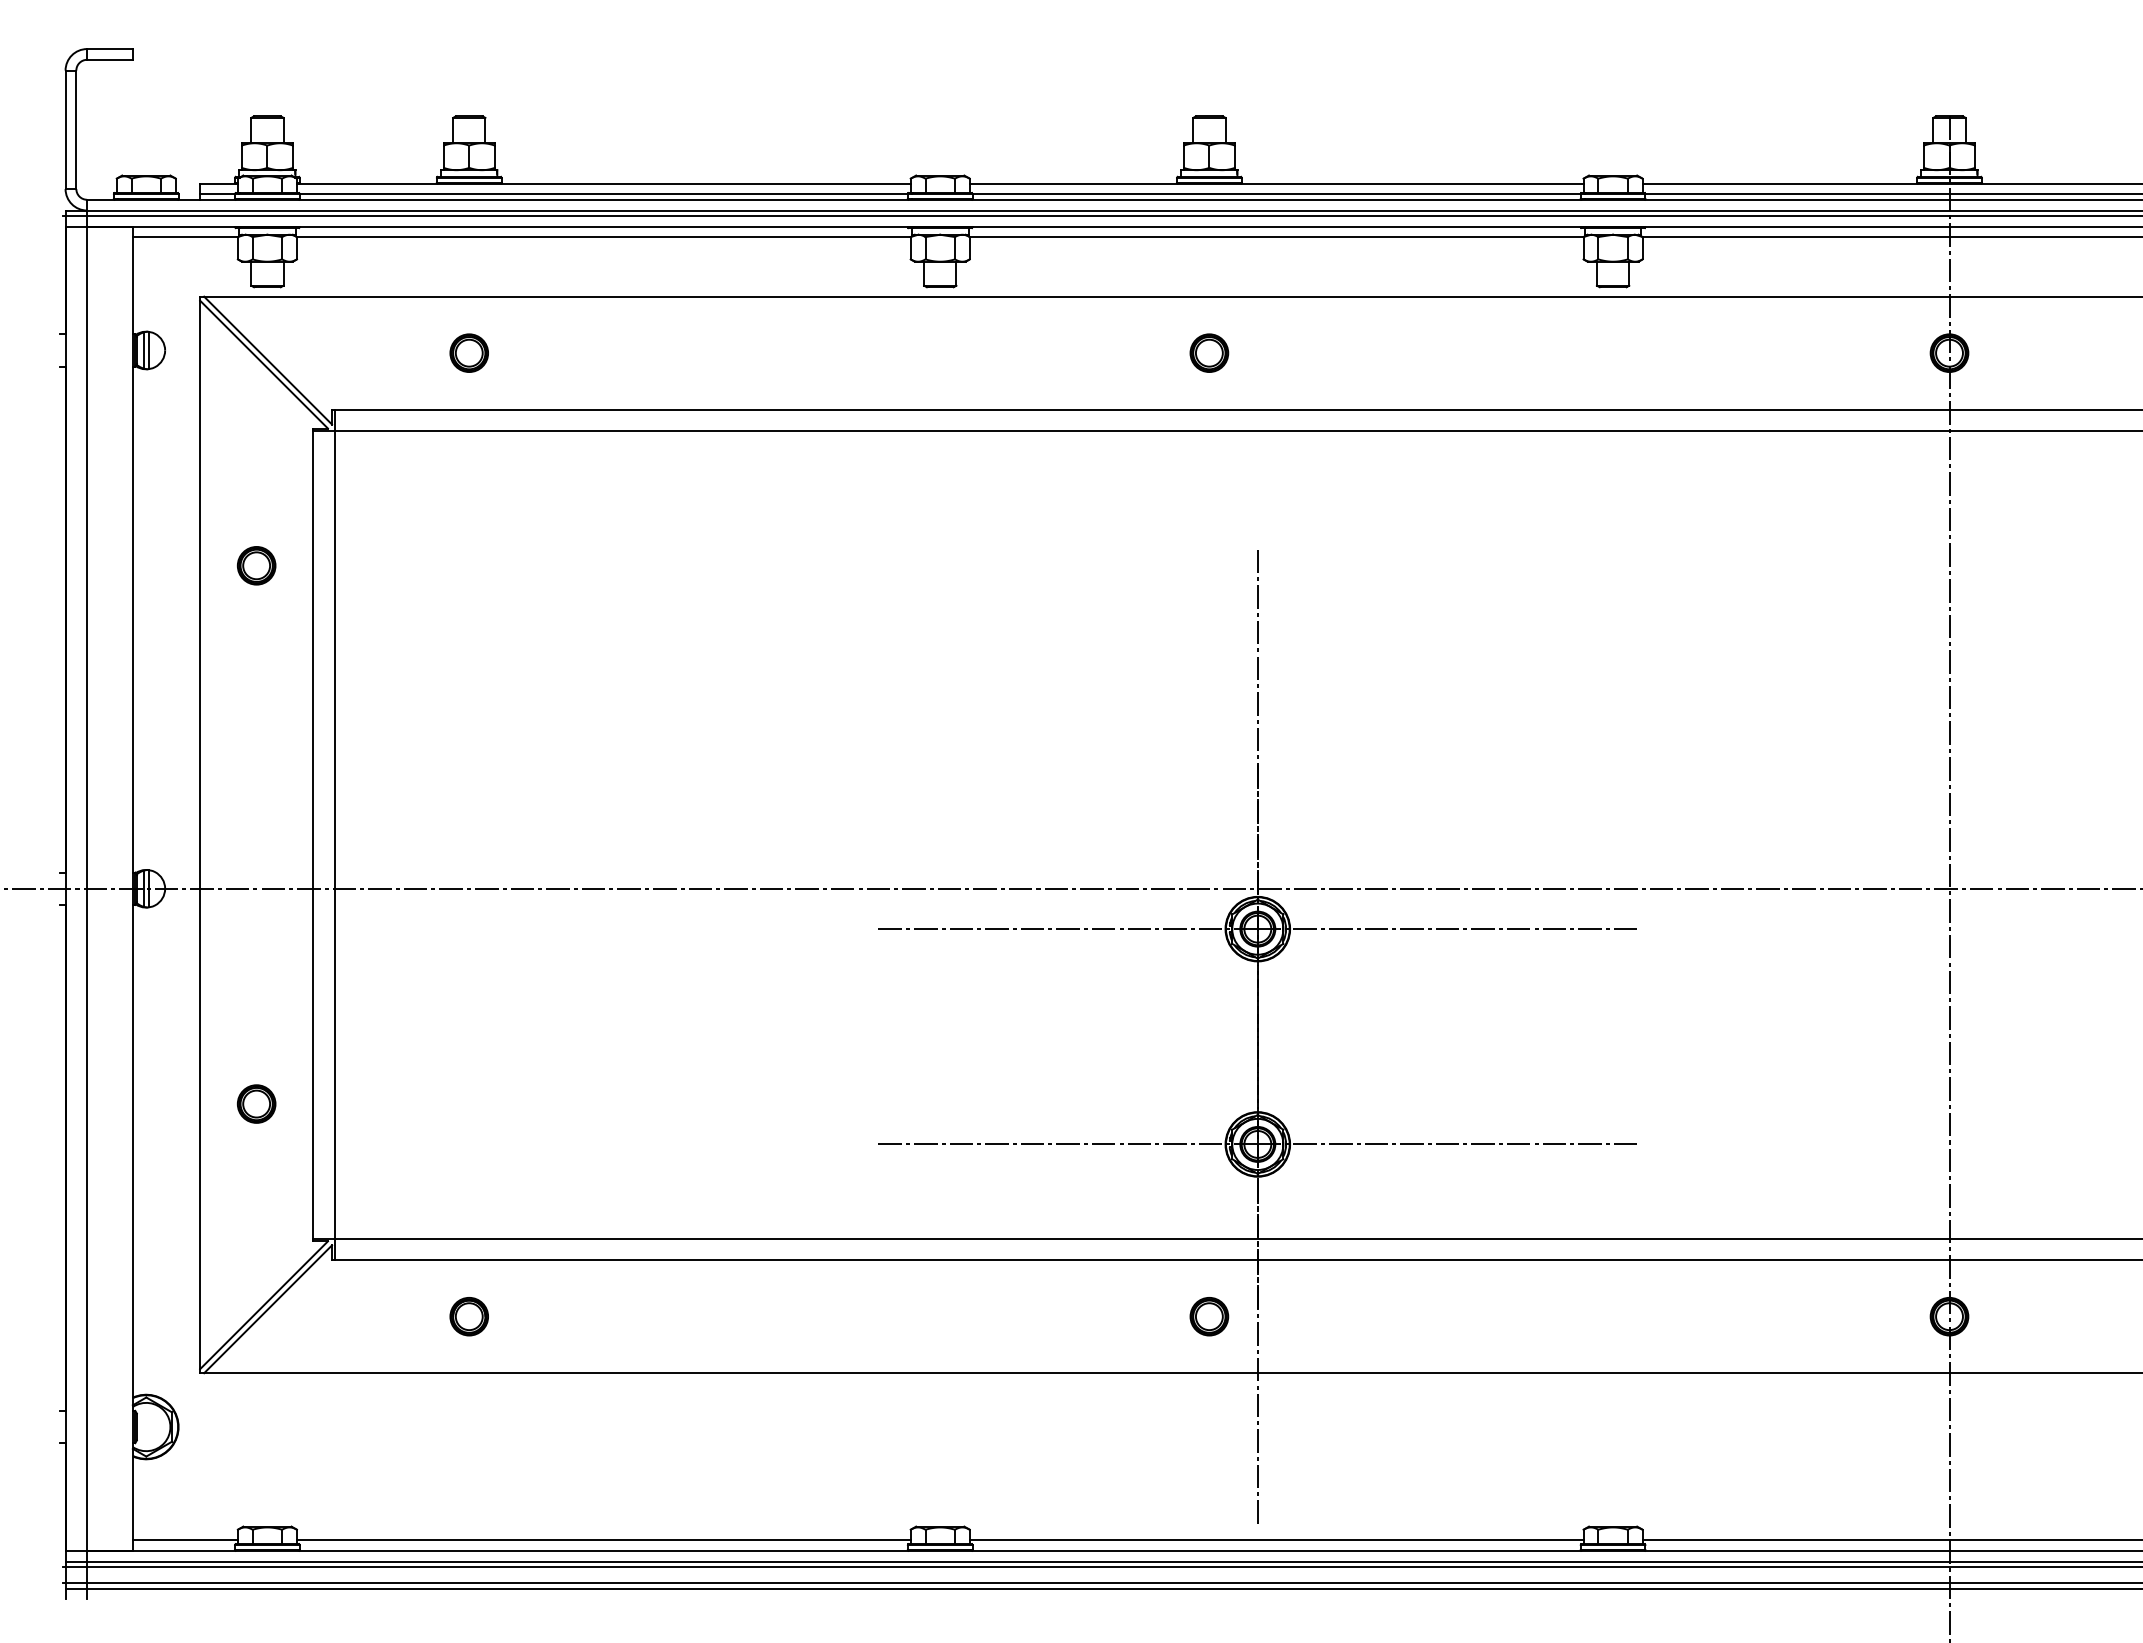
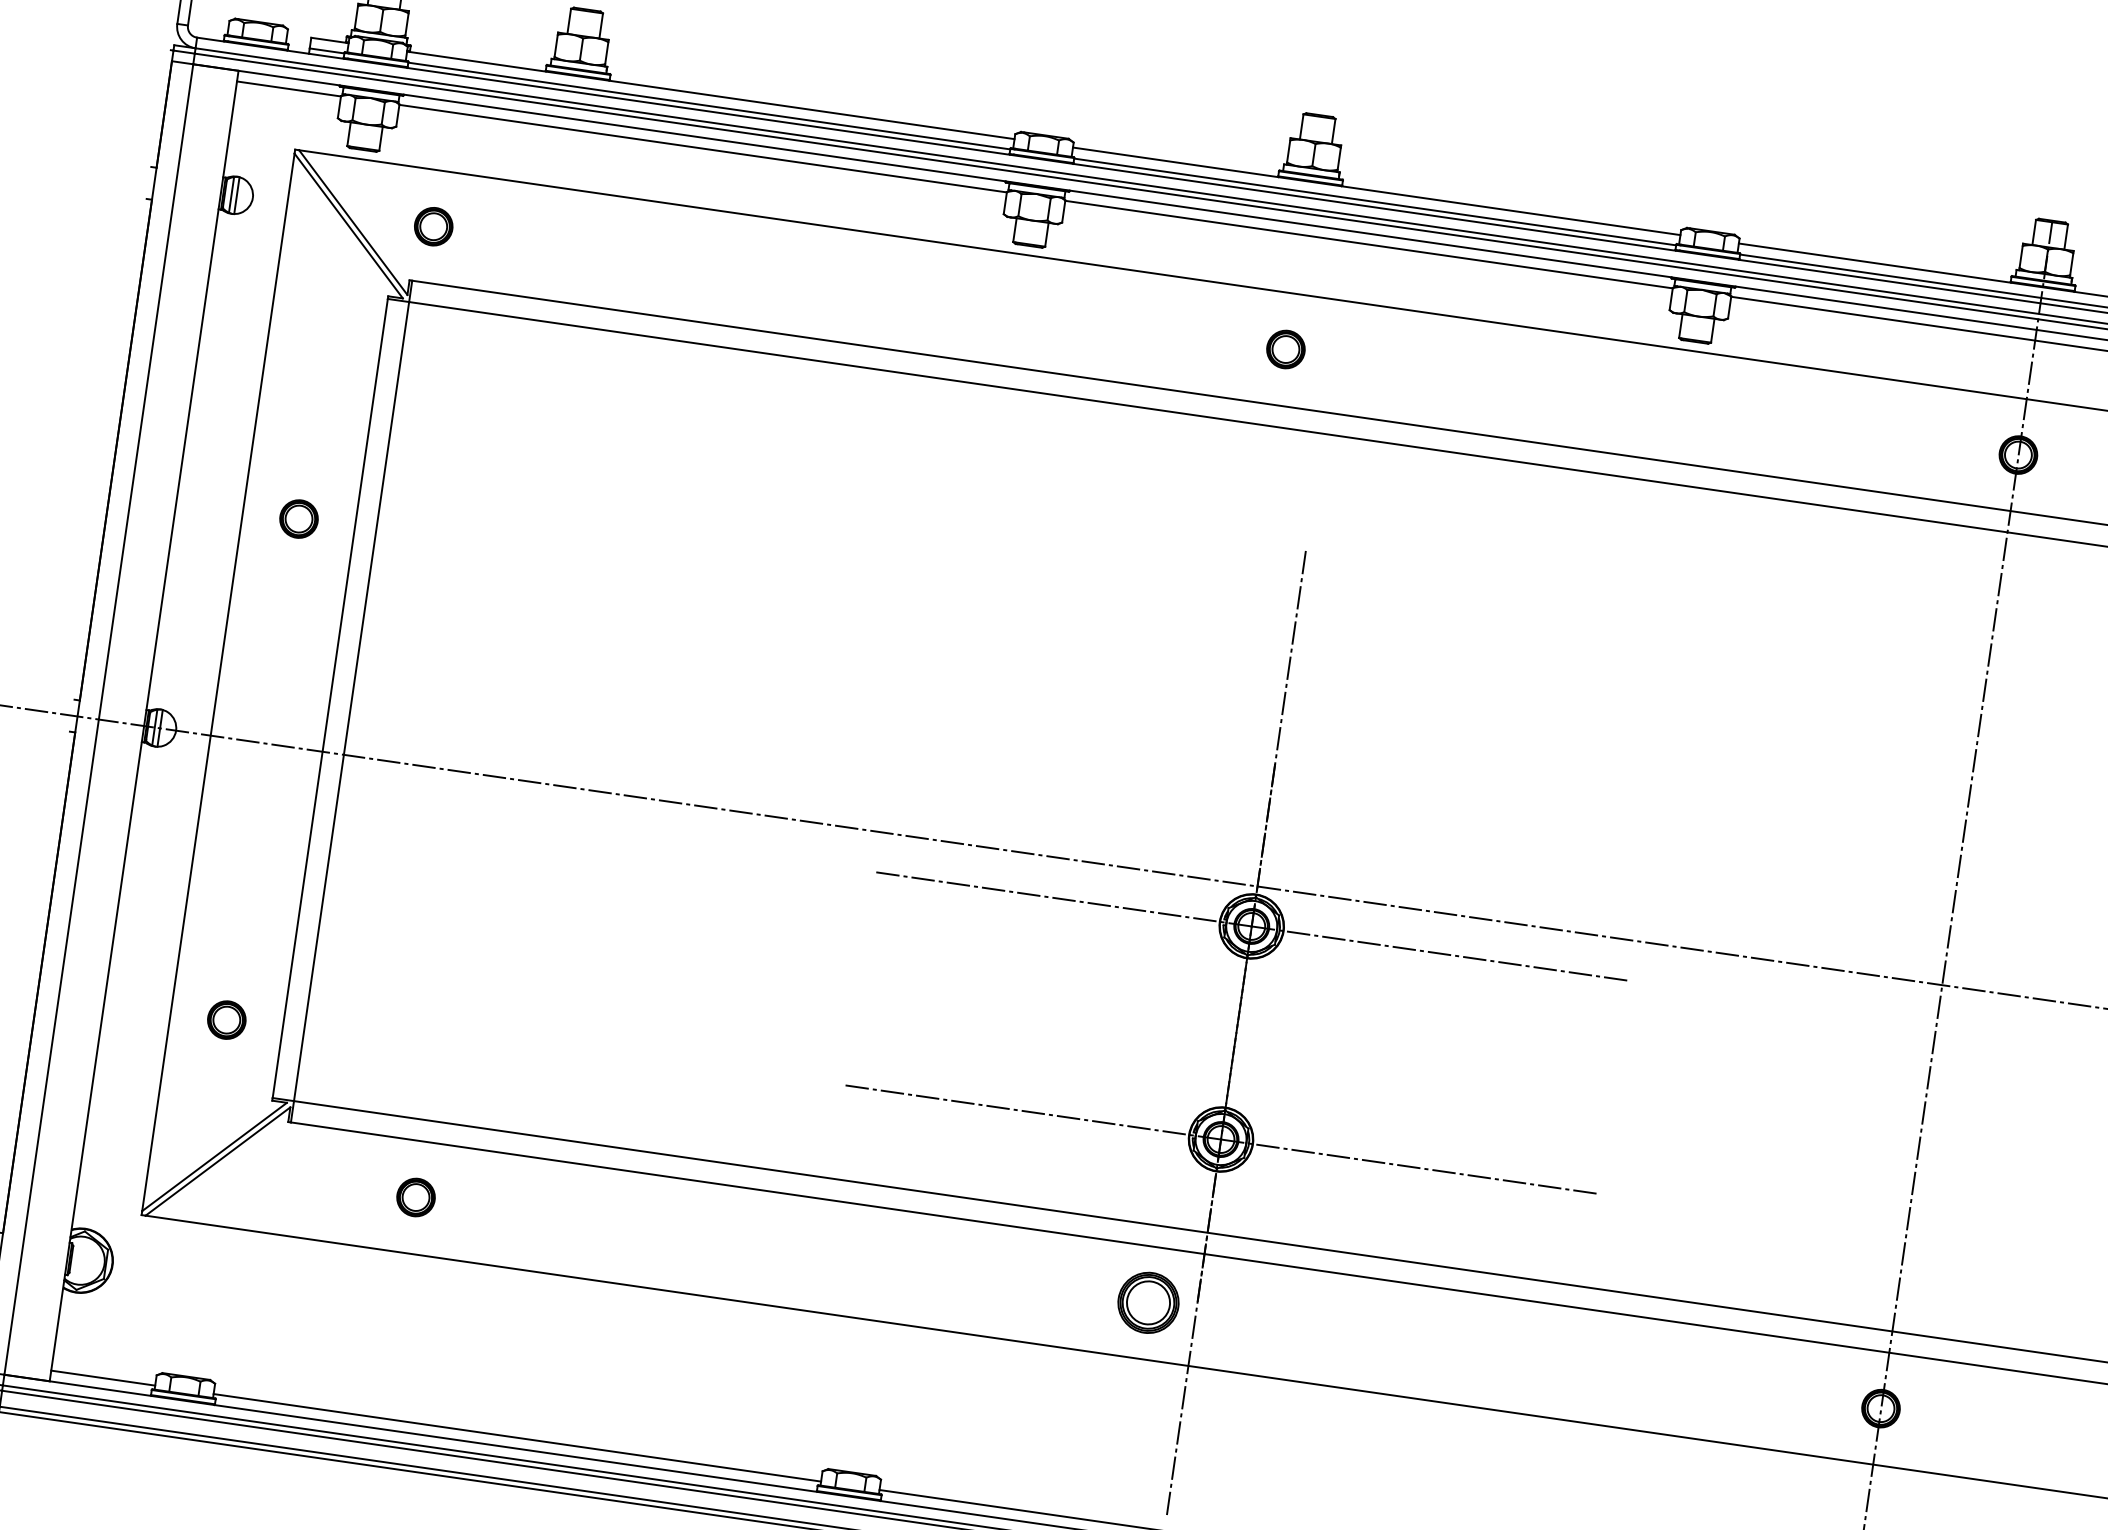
part: (468, 352) -> (433, 225), moved
part: (256, 565) -> (298, 518), moved
part: (256, 1103) -> (226, 1019), moved
part: (1209, 1316) -> (1148, 1302), size x1.6

